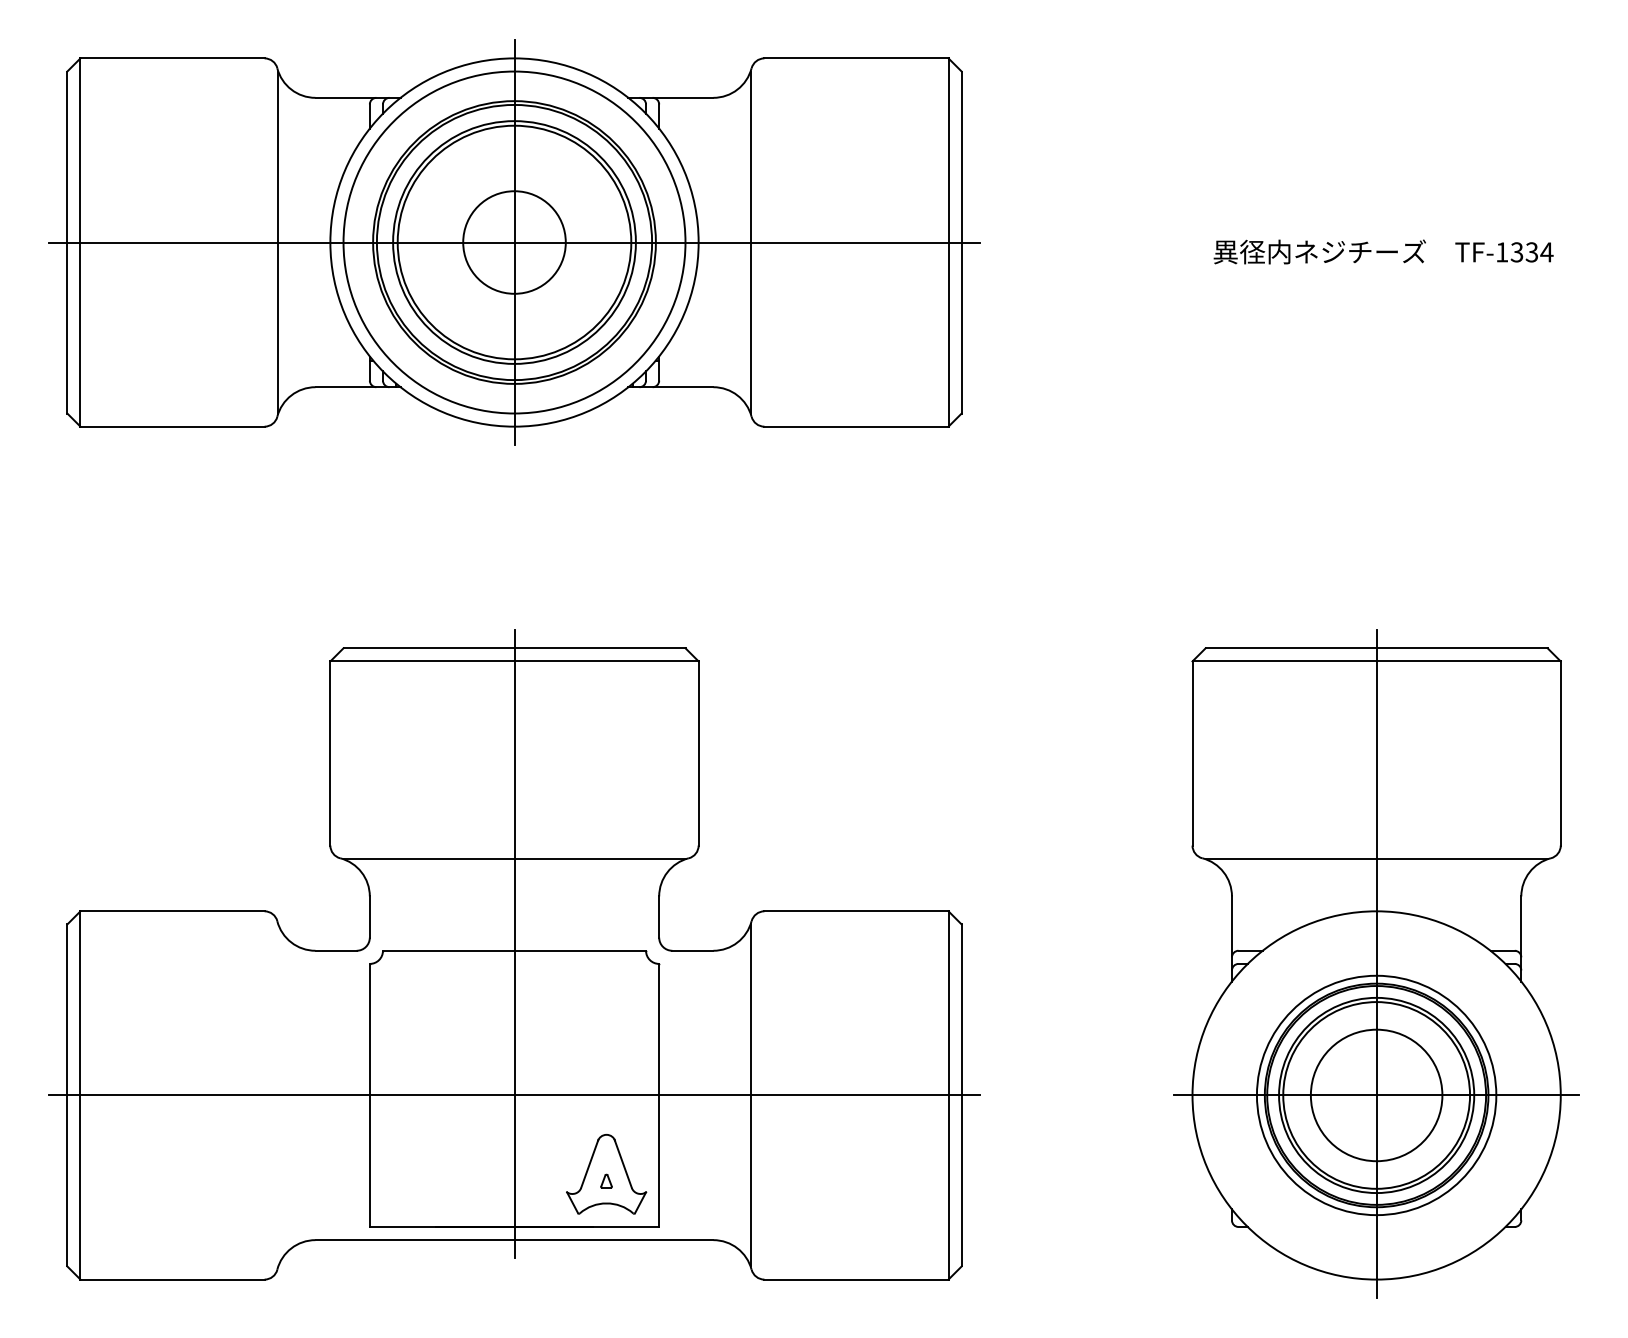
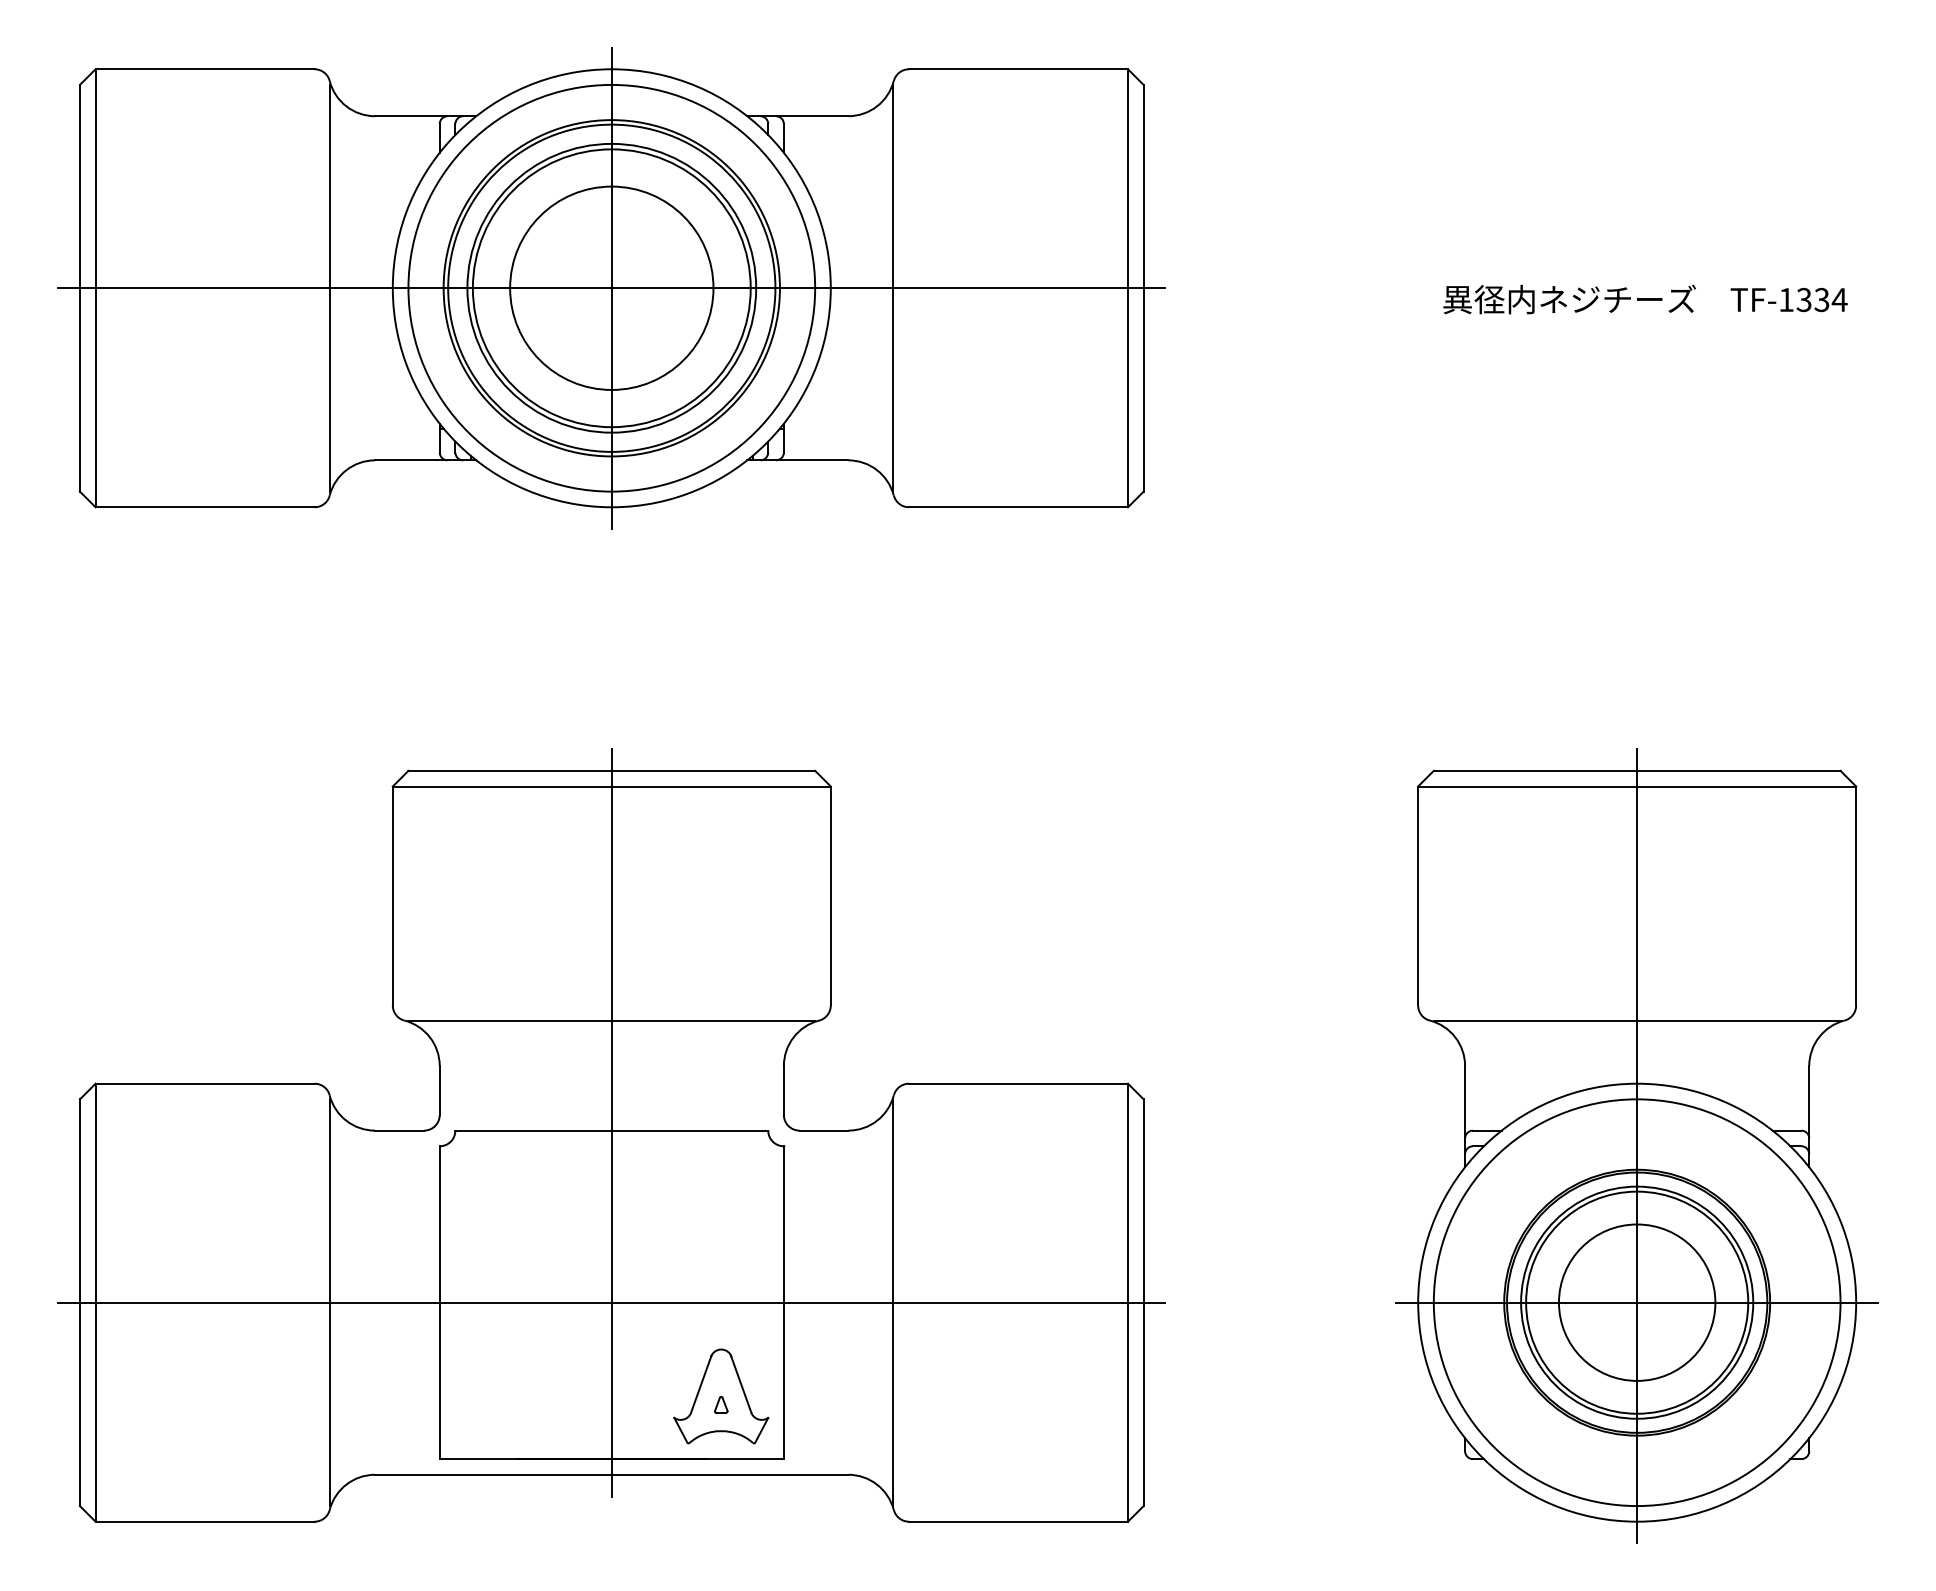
circle: (514, 241) -> (611, 287), size x1.67
line: (277, 1095) -> (330, 1302), added
circle: (1376, 1095) -> (1636, 1302), size x1.43

